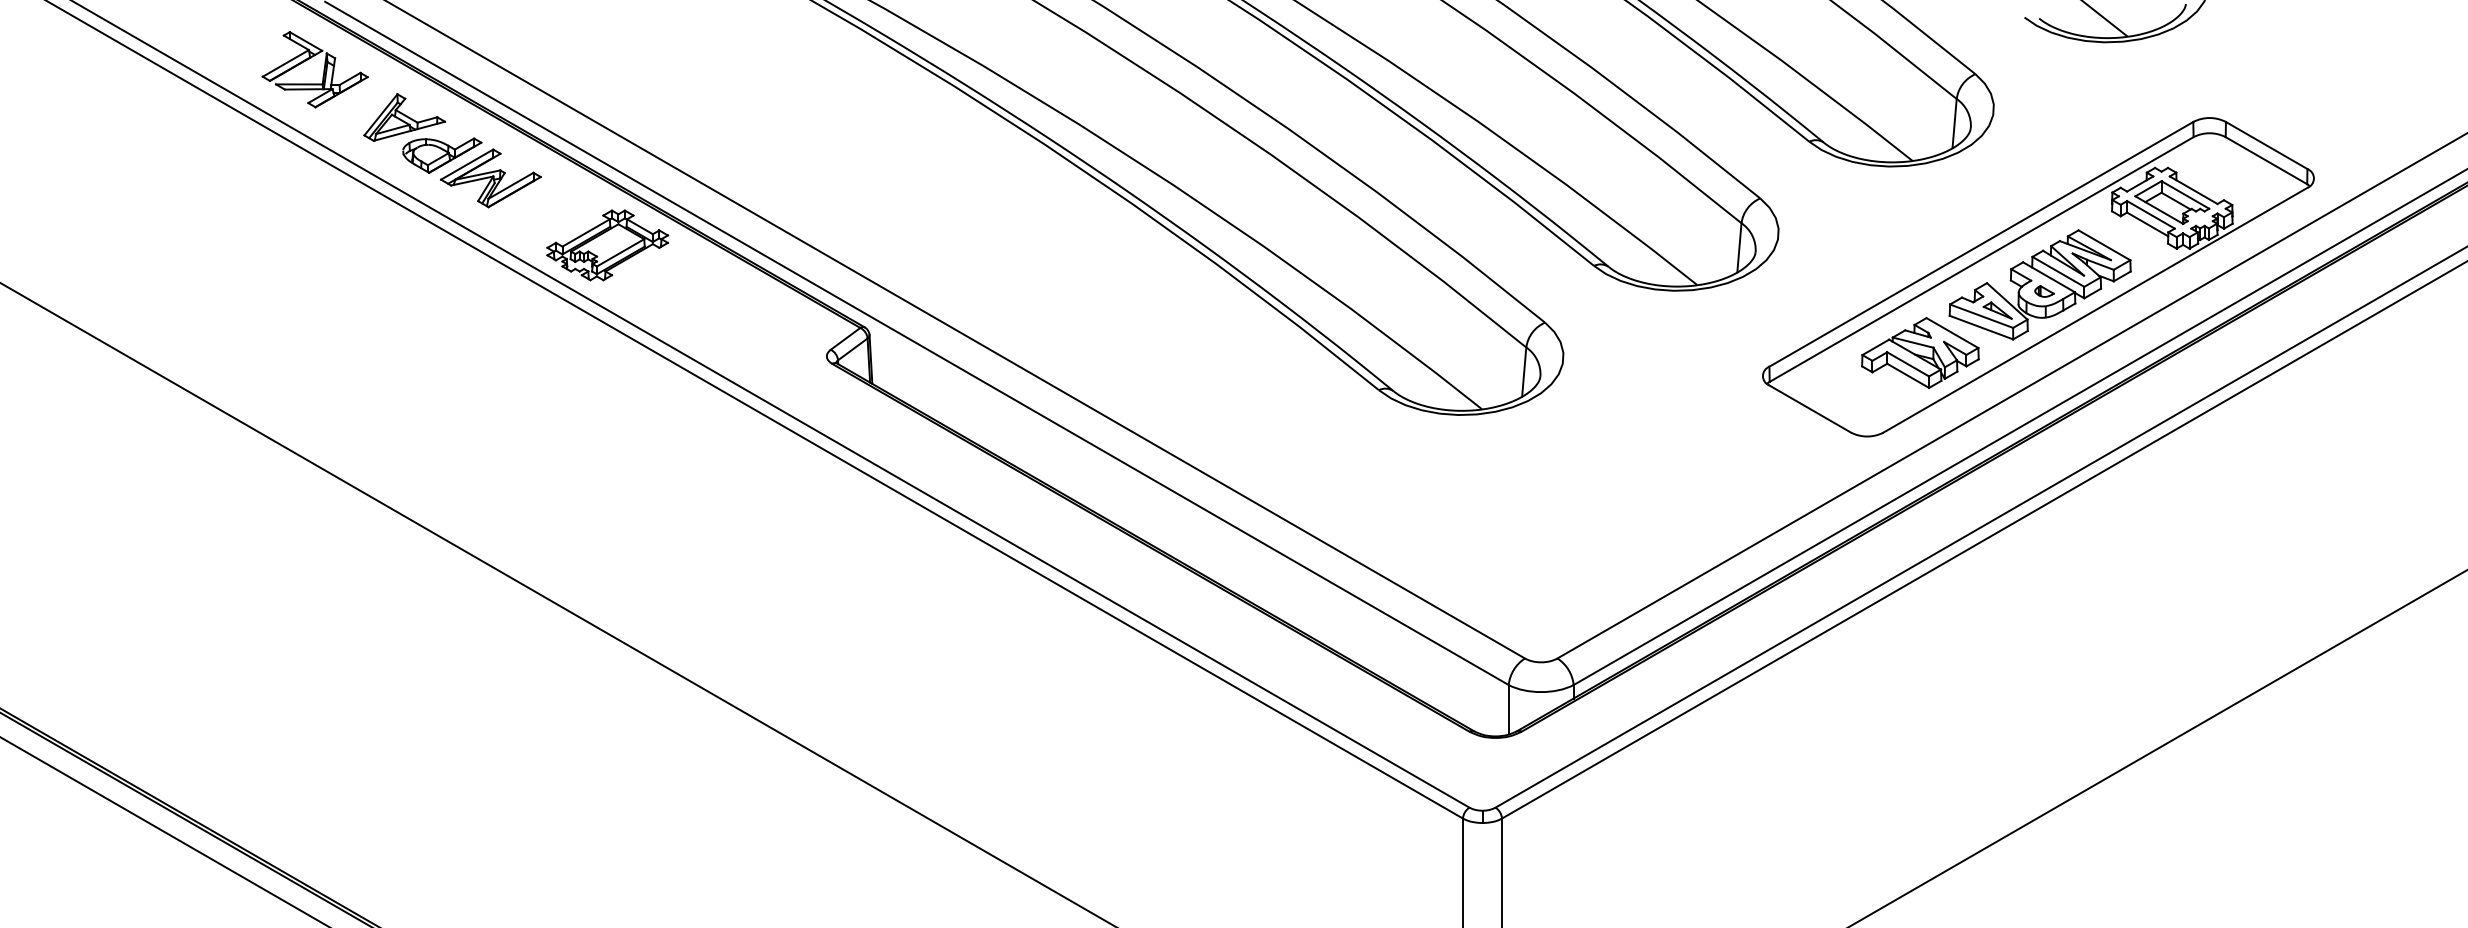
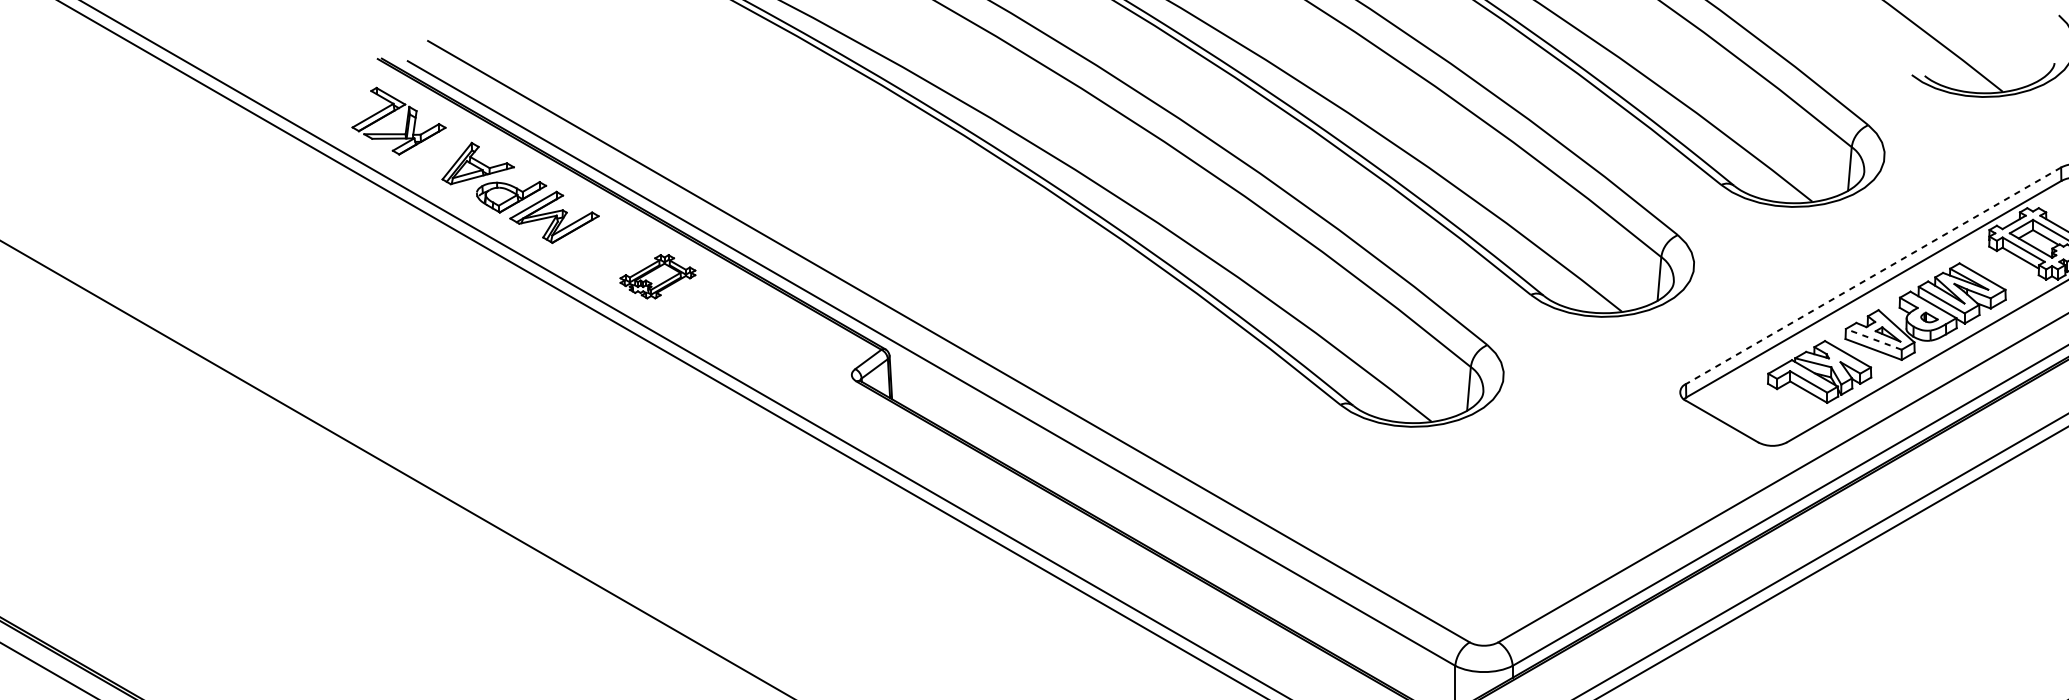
line: (1981, 244) -> (1873, 275), solid -> dashed
part: (607, 245) -> (657, 276), size x0.7
line: (1981, 316) -> (1873, 339), solid -> dashed

